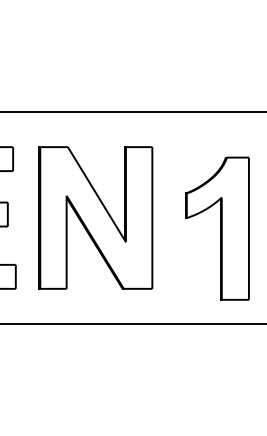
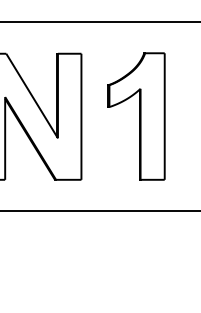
part: (217, 228) -> (136, 116), moved

